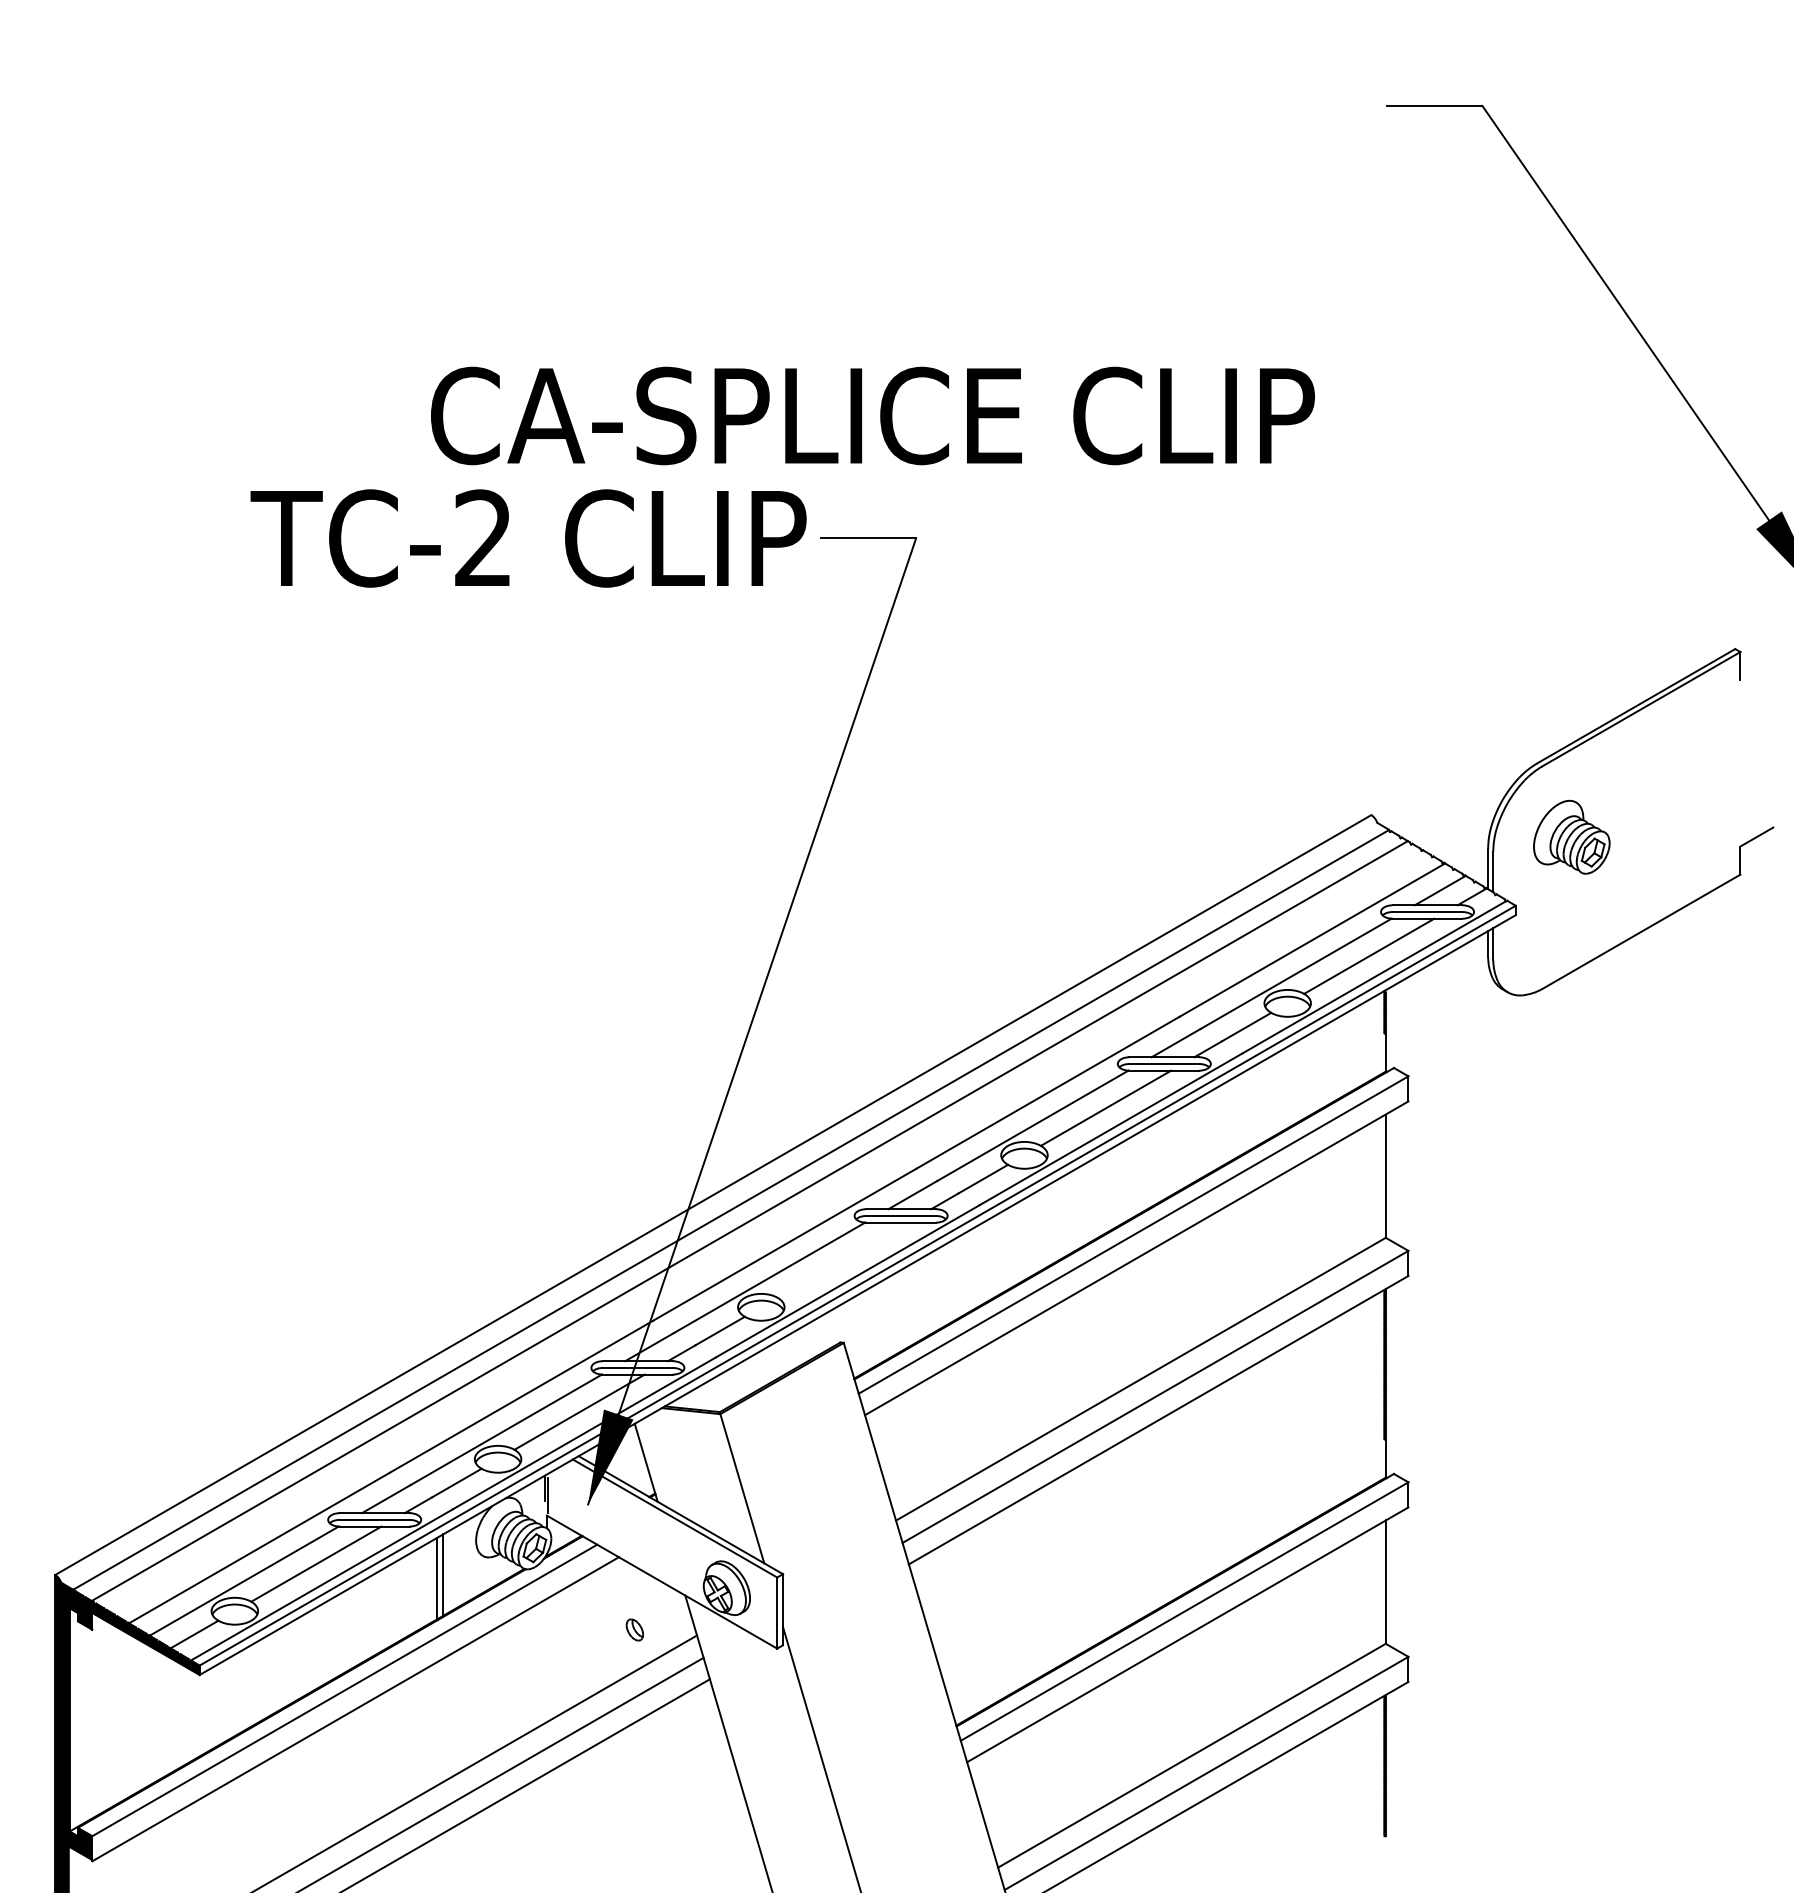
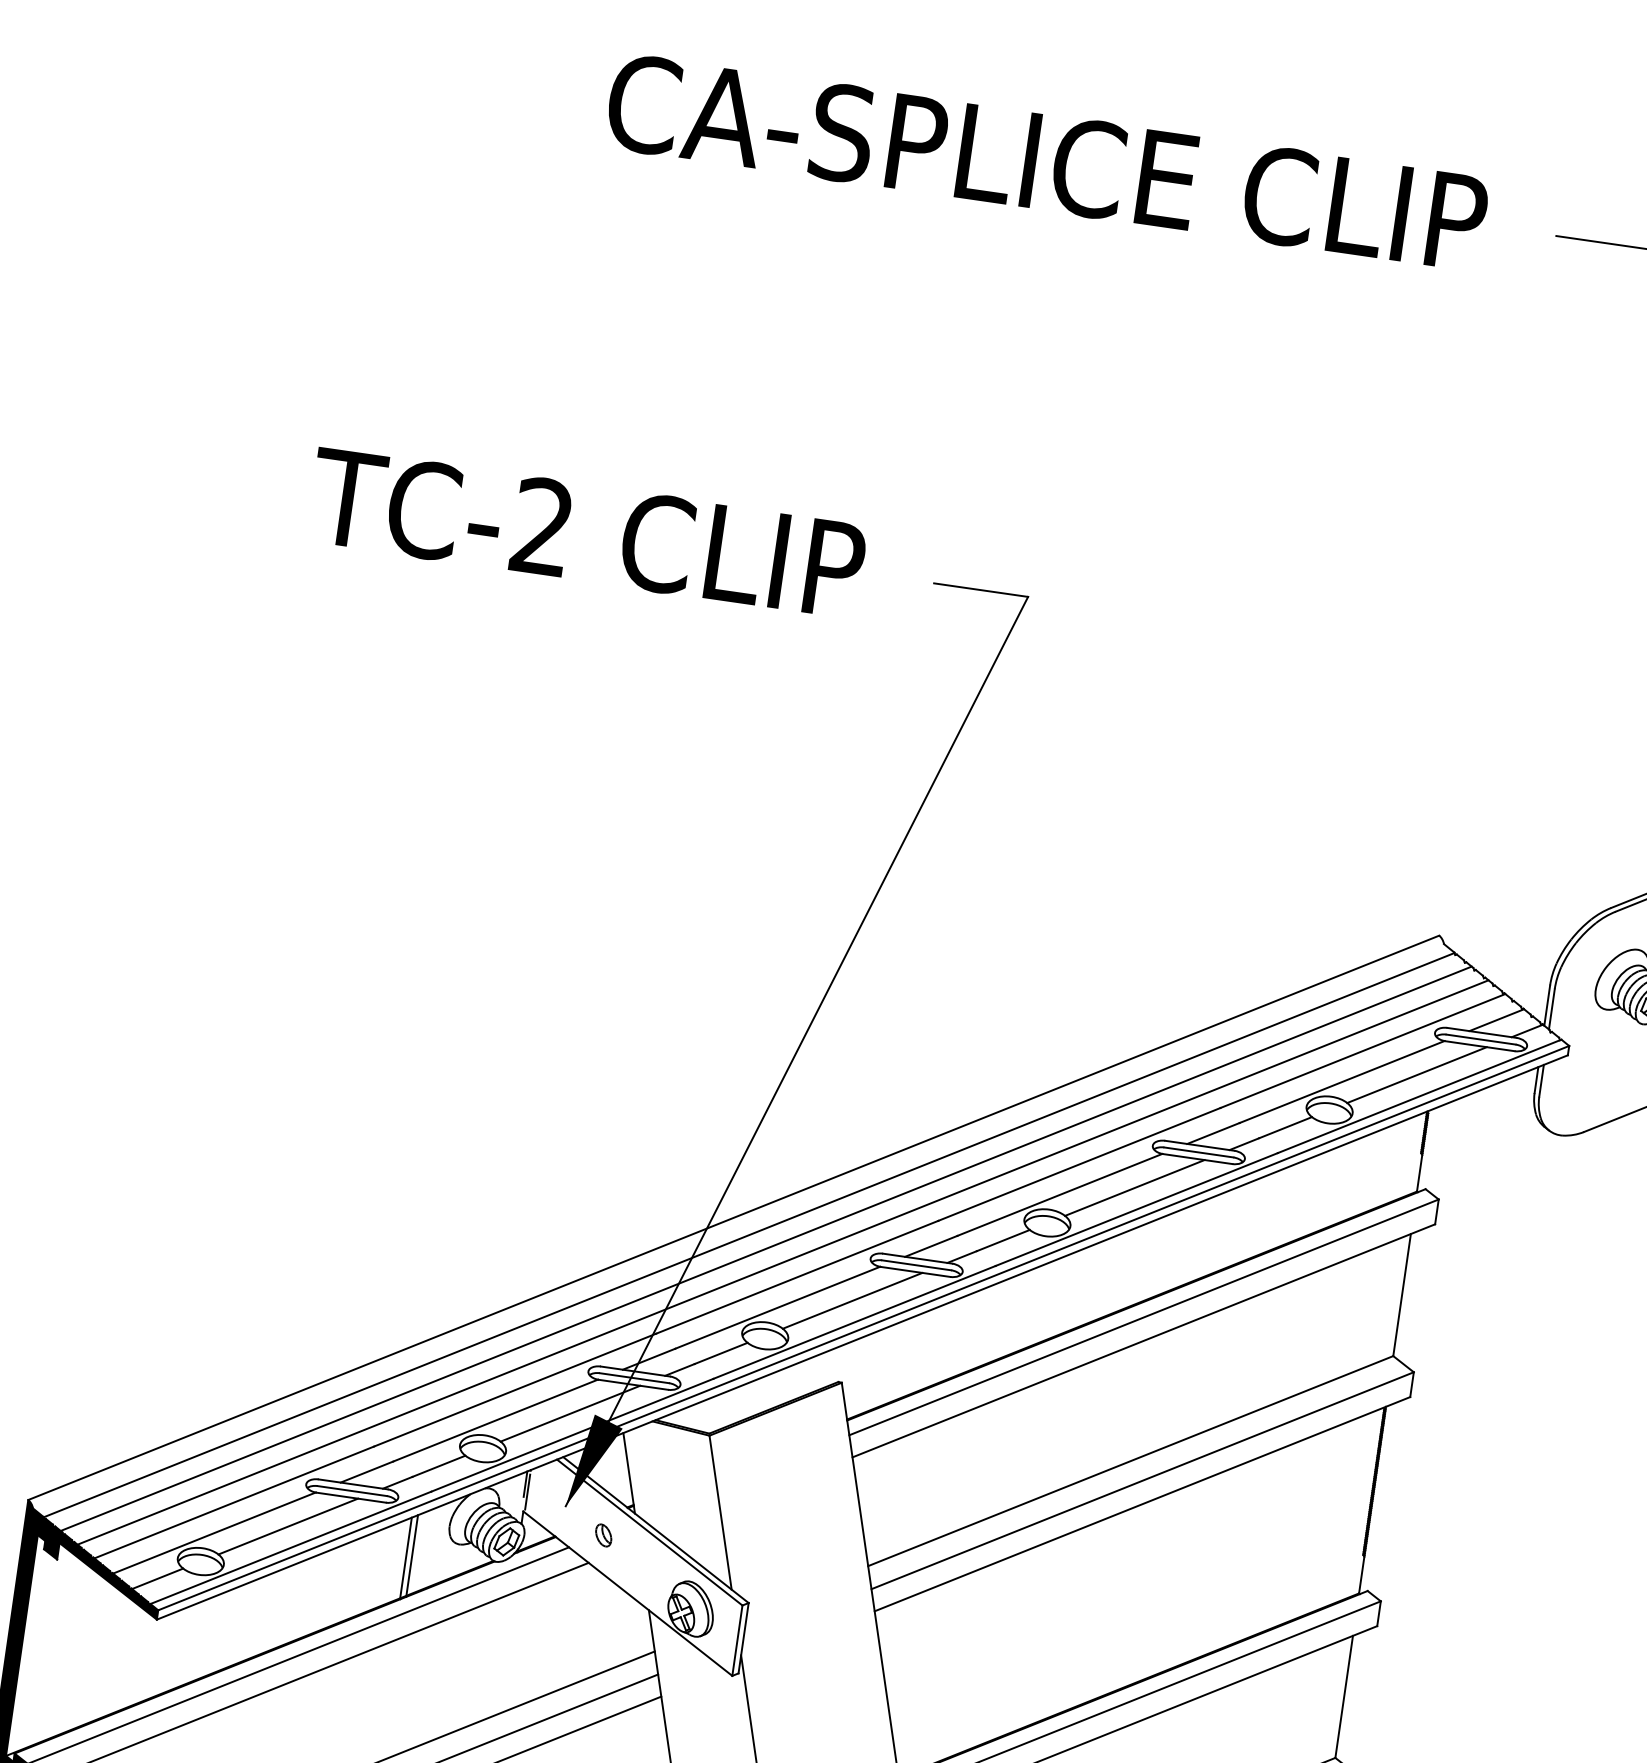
text: (872, 415) -> (1046, 162), moved
text: (528, 538) -> (587, 533), moved
line: (768, 1232) -> (783, 1262), added
line: (842, 1259) -> (852, 1300), added
part: (634, 1629) -> (603, 1534), moved

